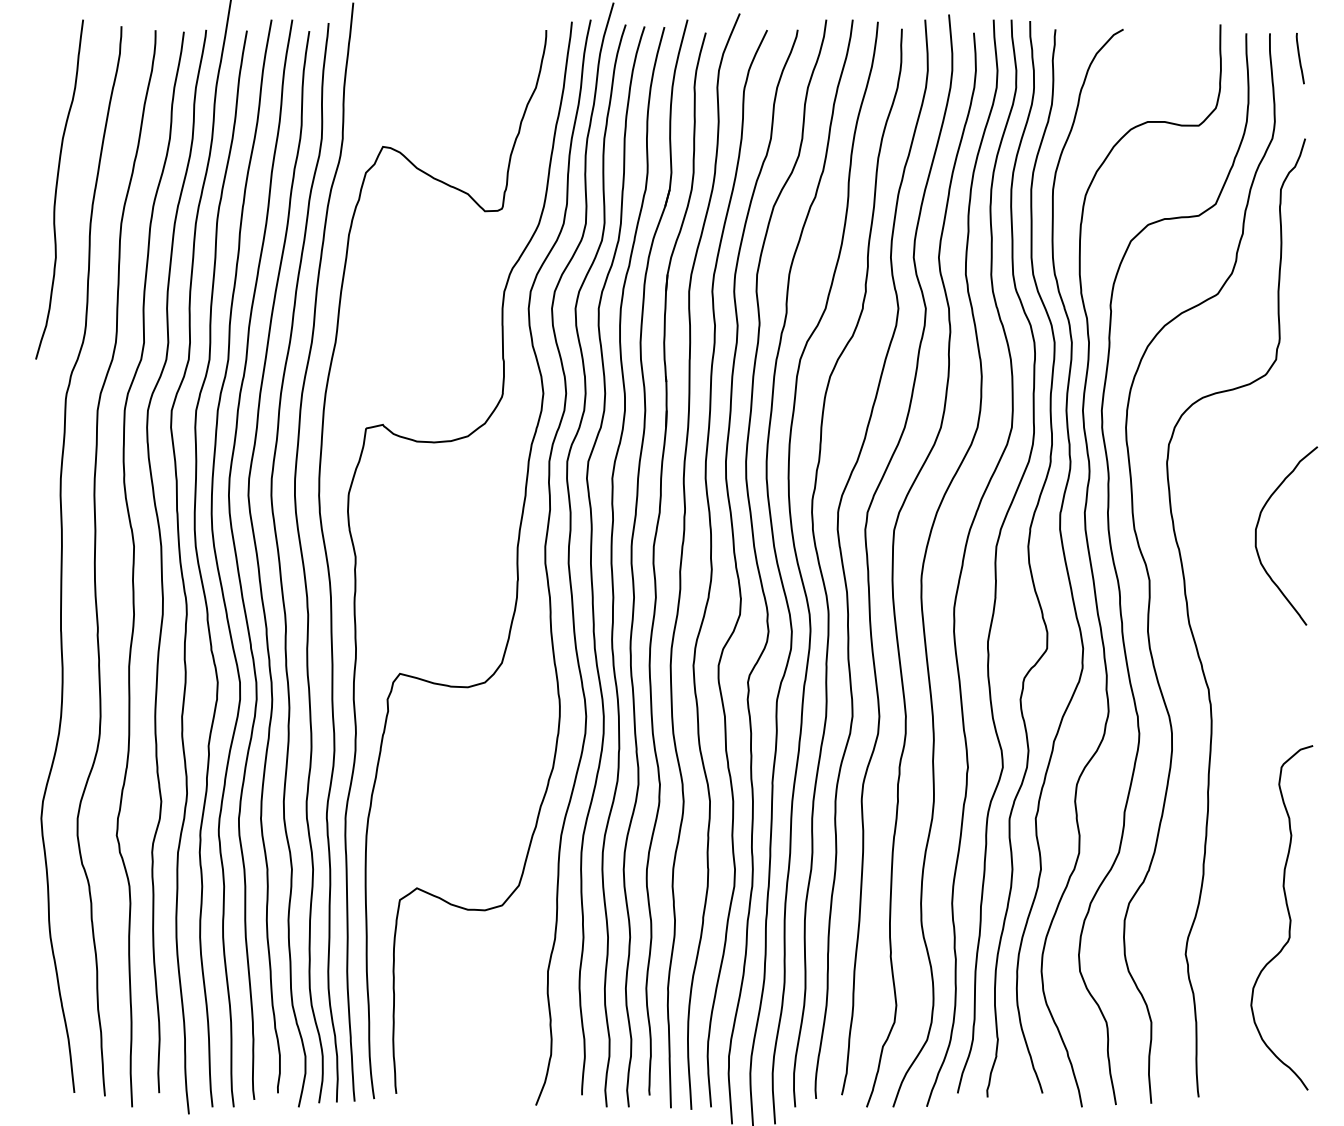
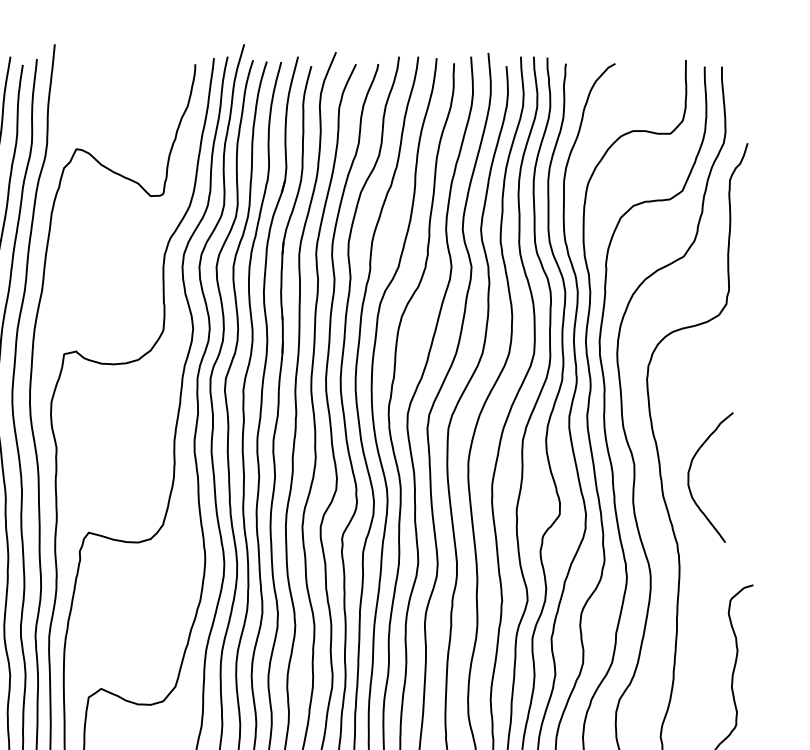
line: (1299, 58) -> (743, 84), removed
curve: (1258, 525) -> (690, 469), moved

